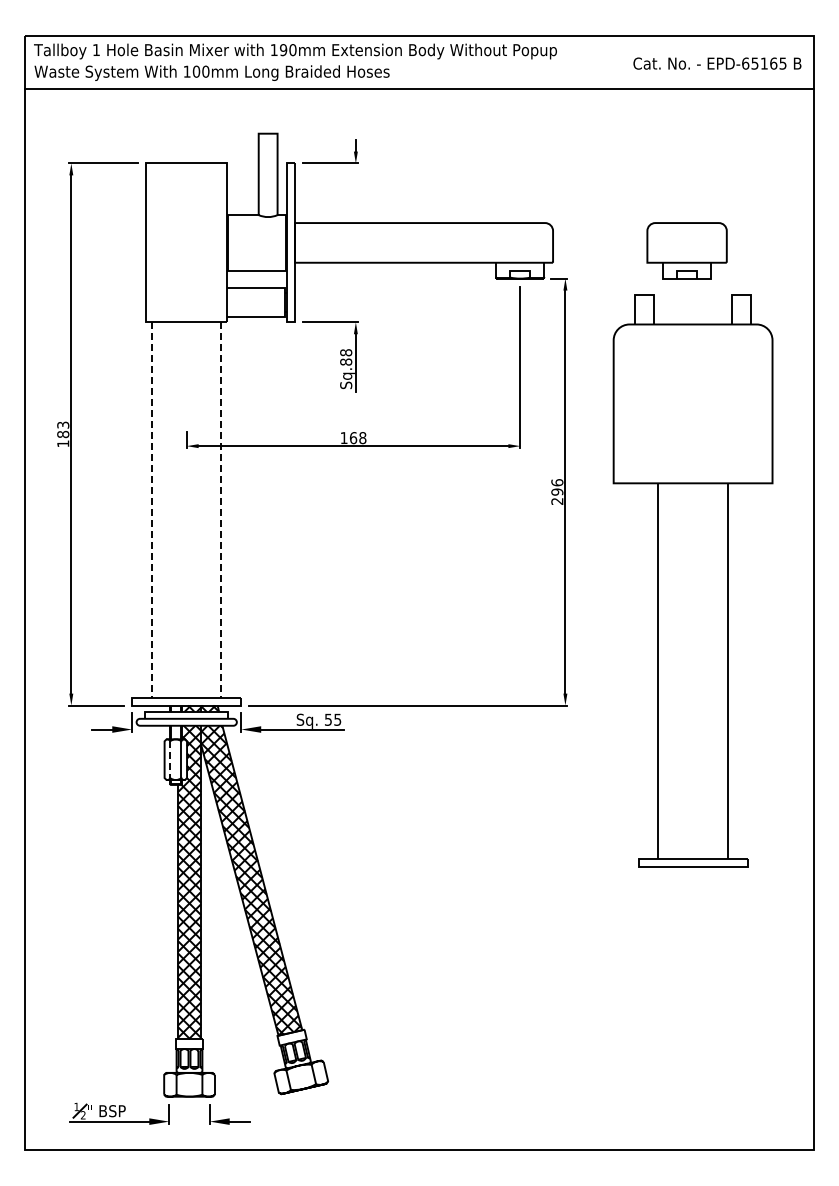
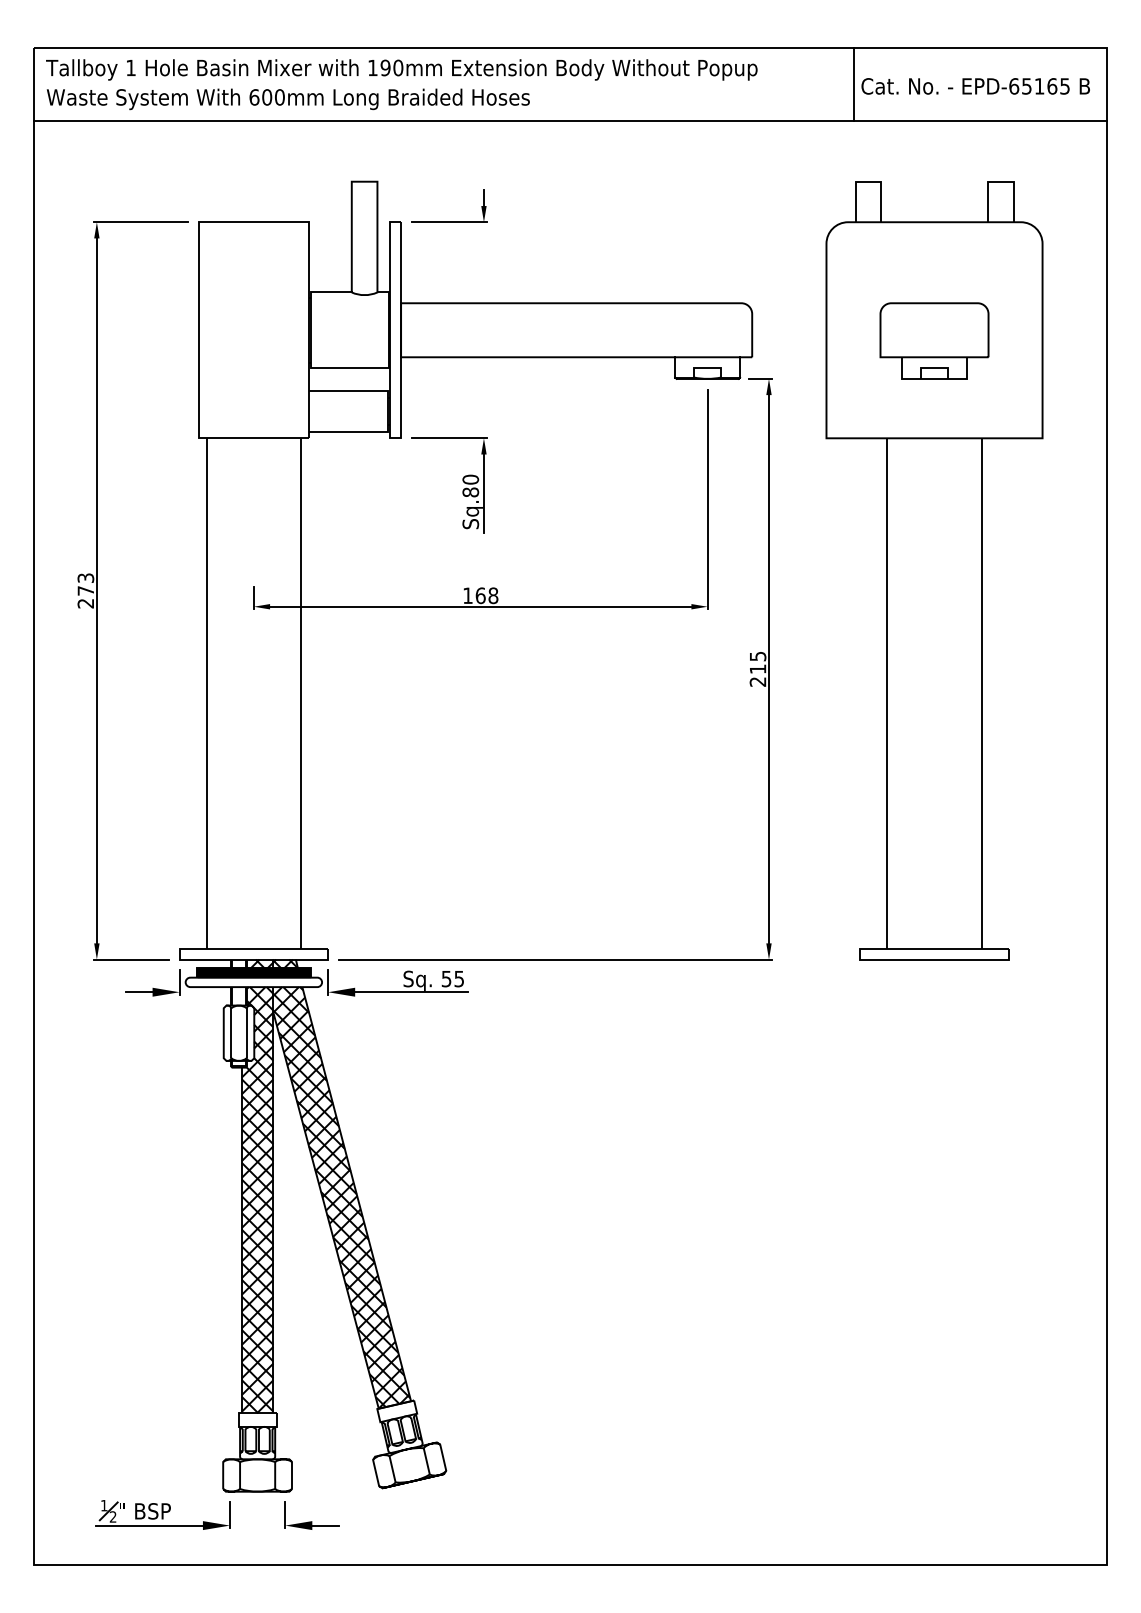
line: (627, 62) -> (853, 84), added
text: (186, 71) -> (253, 97), 100mm -> 600mm
text: (345, 352) -> (469, 479), Sq.88 -> Sq.80
text: (63, 438) -> (86, 596), 183 -> 273
text: (557, 487) -> (758, 662), 296 -> 215
line: (151, 509) -> (205, 692), dashed -> solid
line: (221, 509) -> (301, 692), dashed -> solid
part: (692, 580) -> (933, 570), moved
hatch: (186, 714) -> (253, 971), added
line: (170, 760) -> (231, 1034), dashed -> solid

